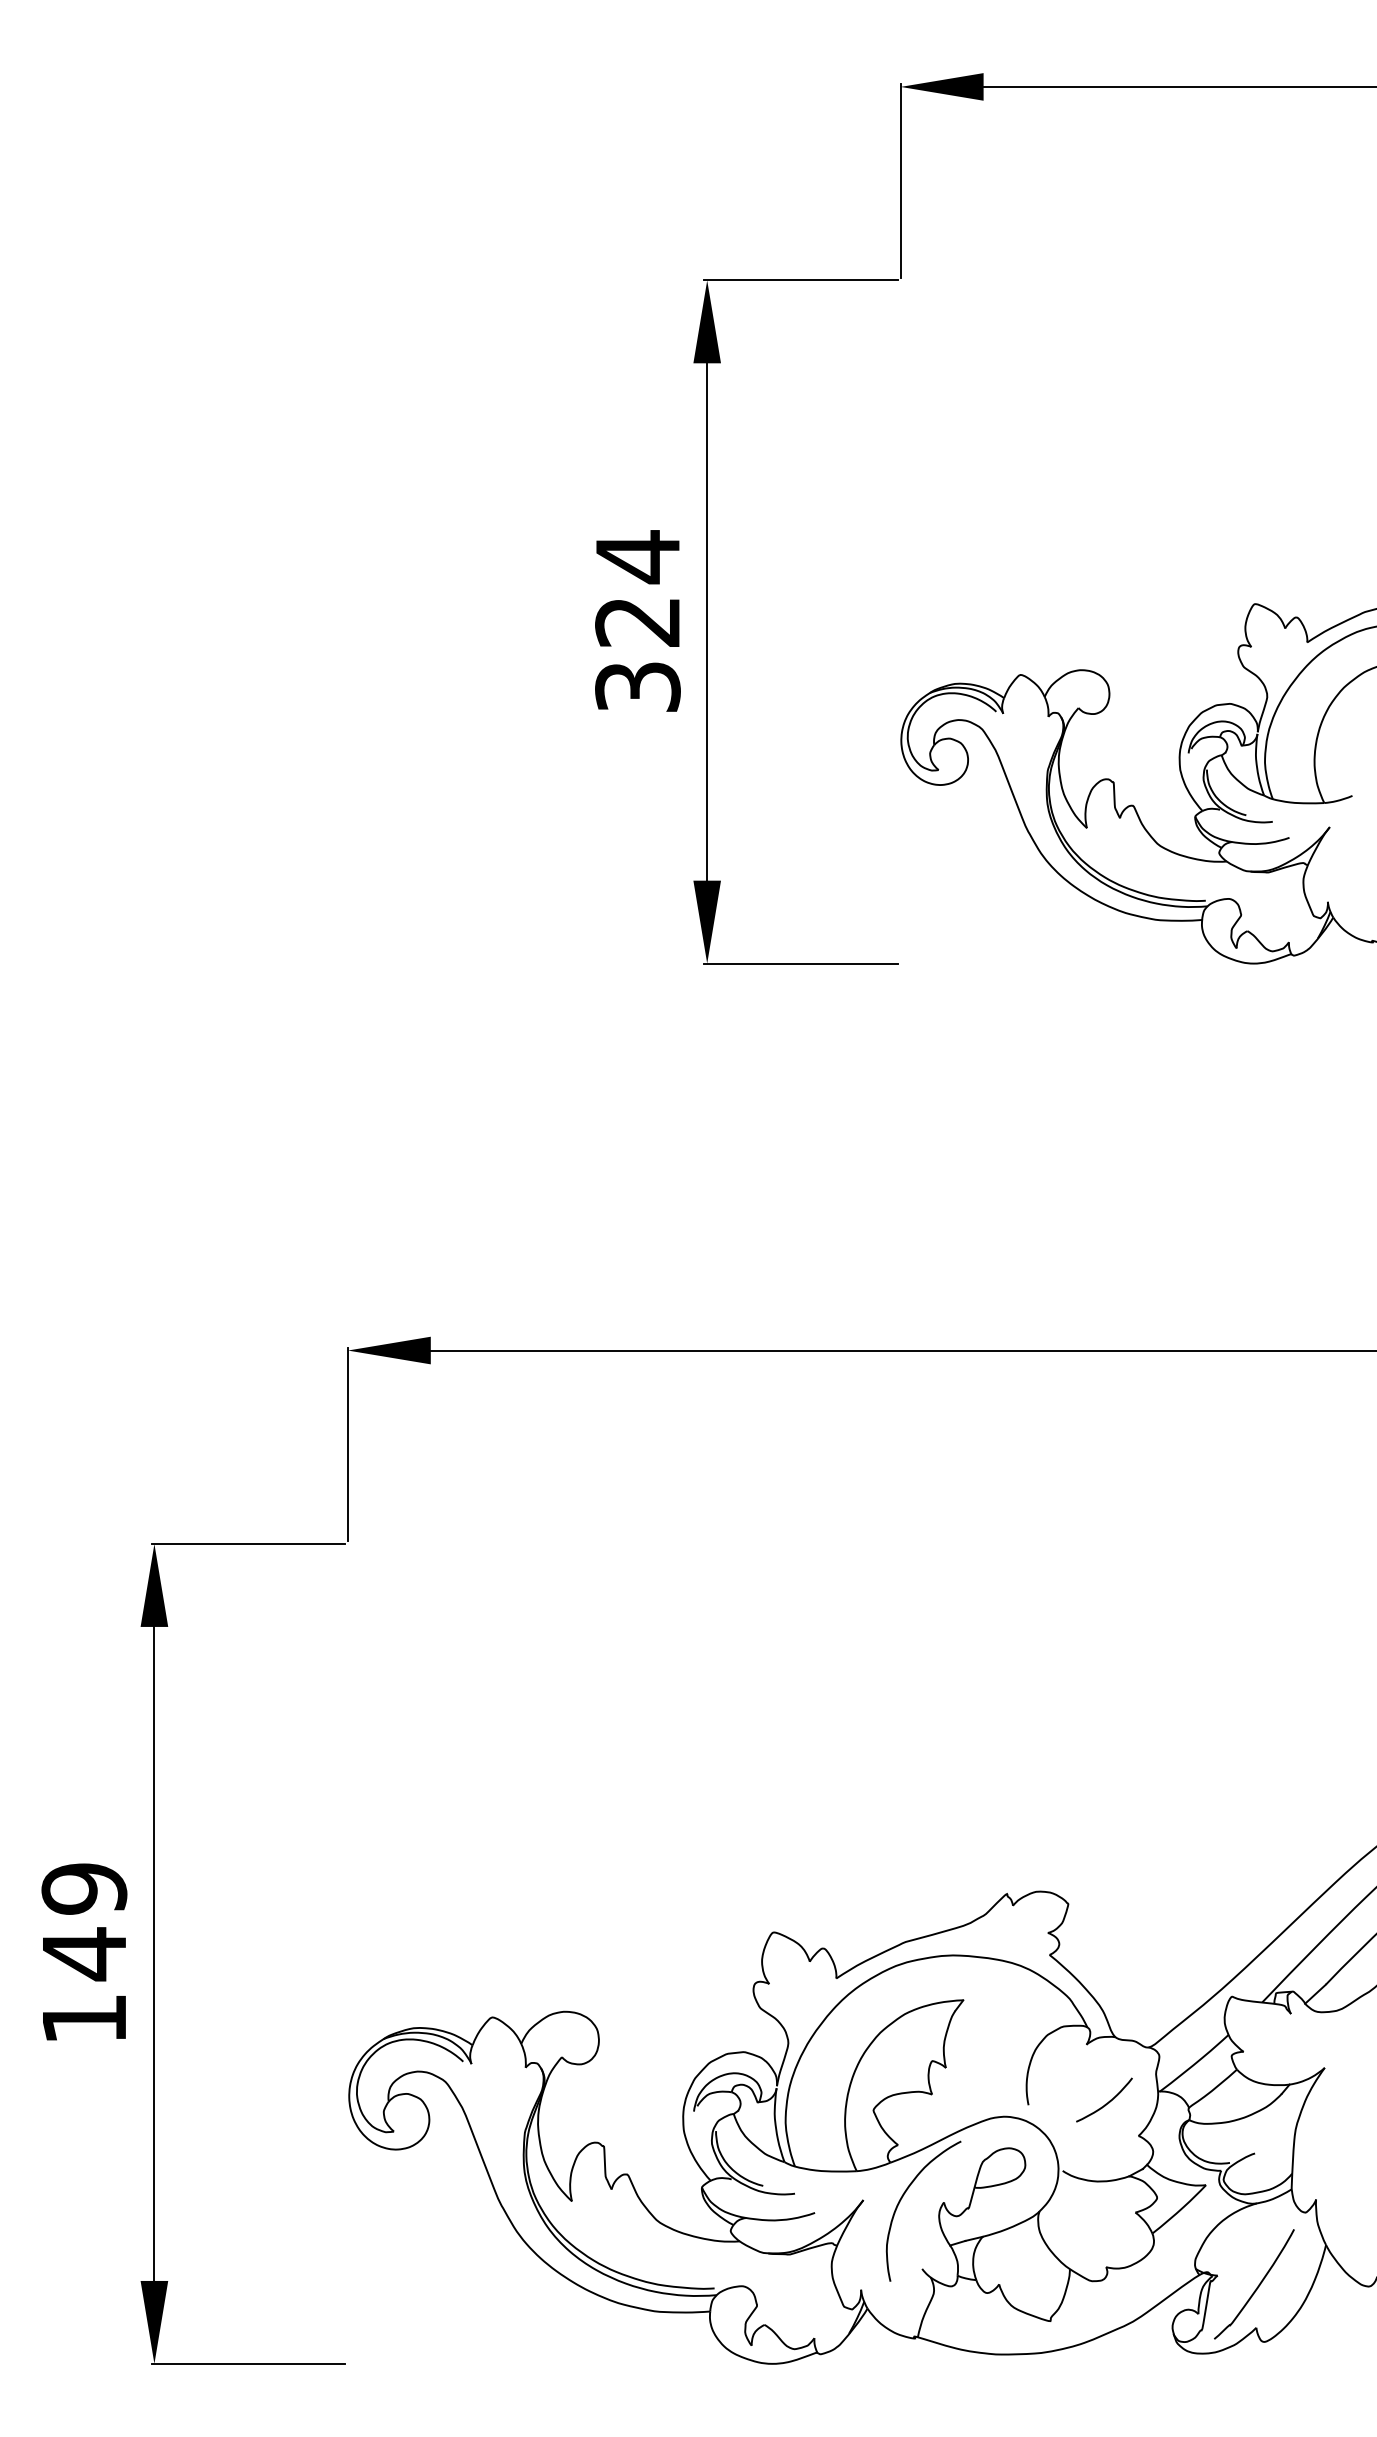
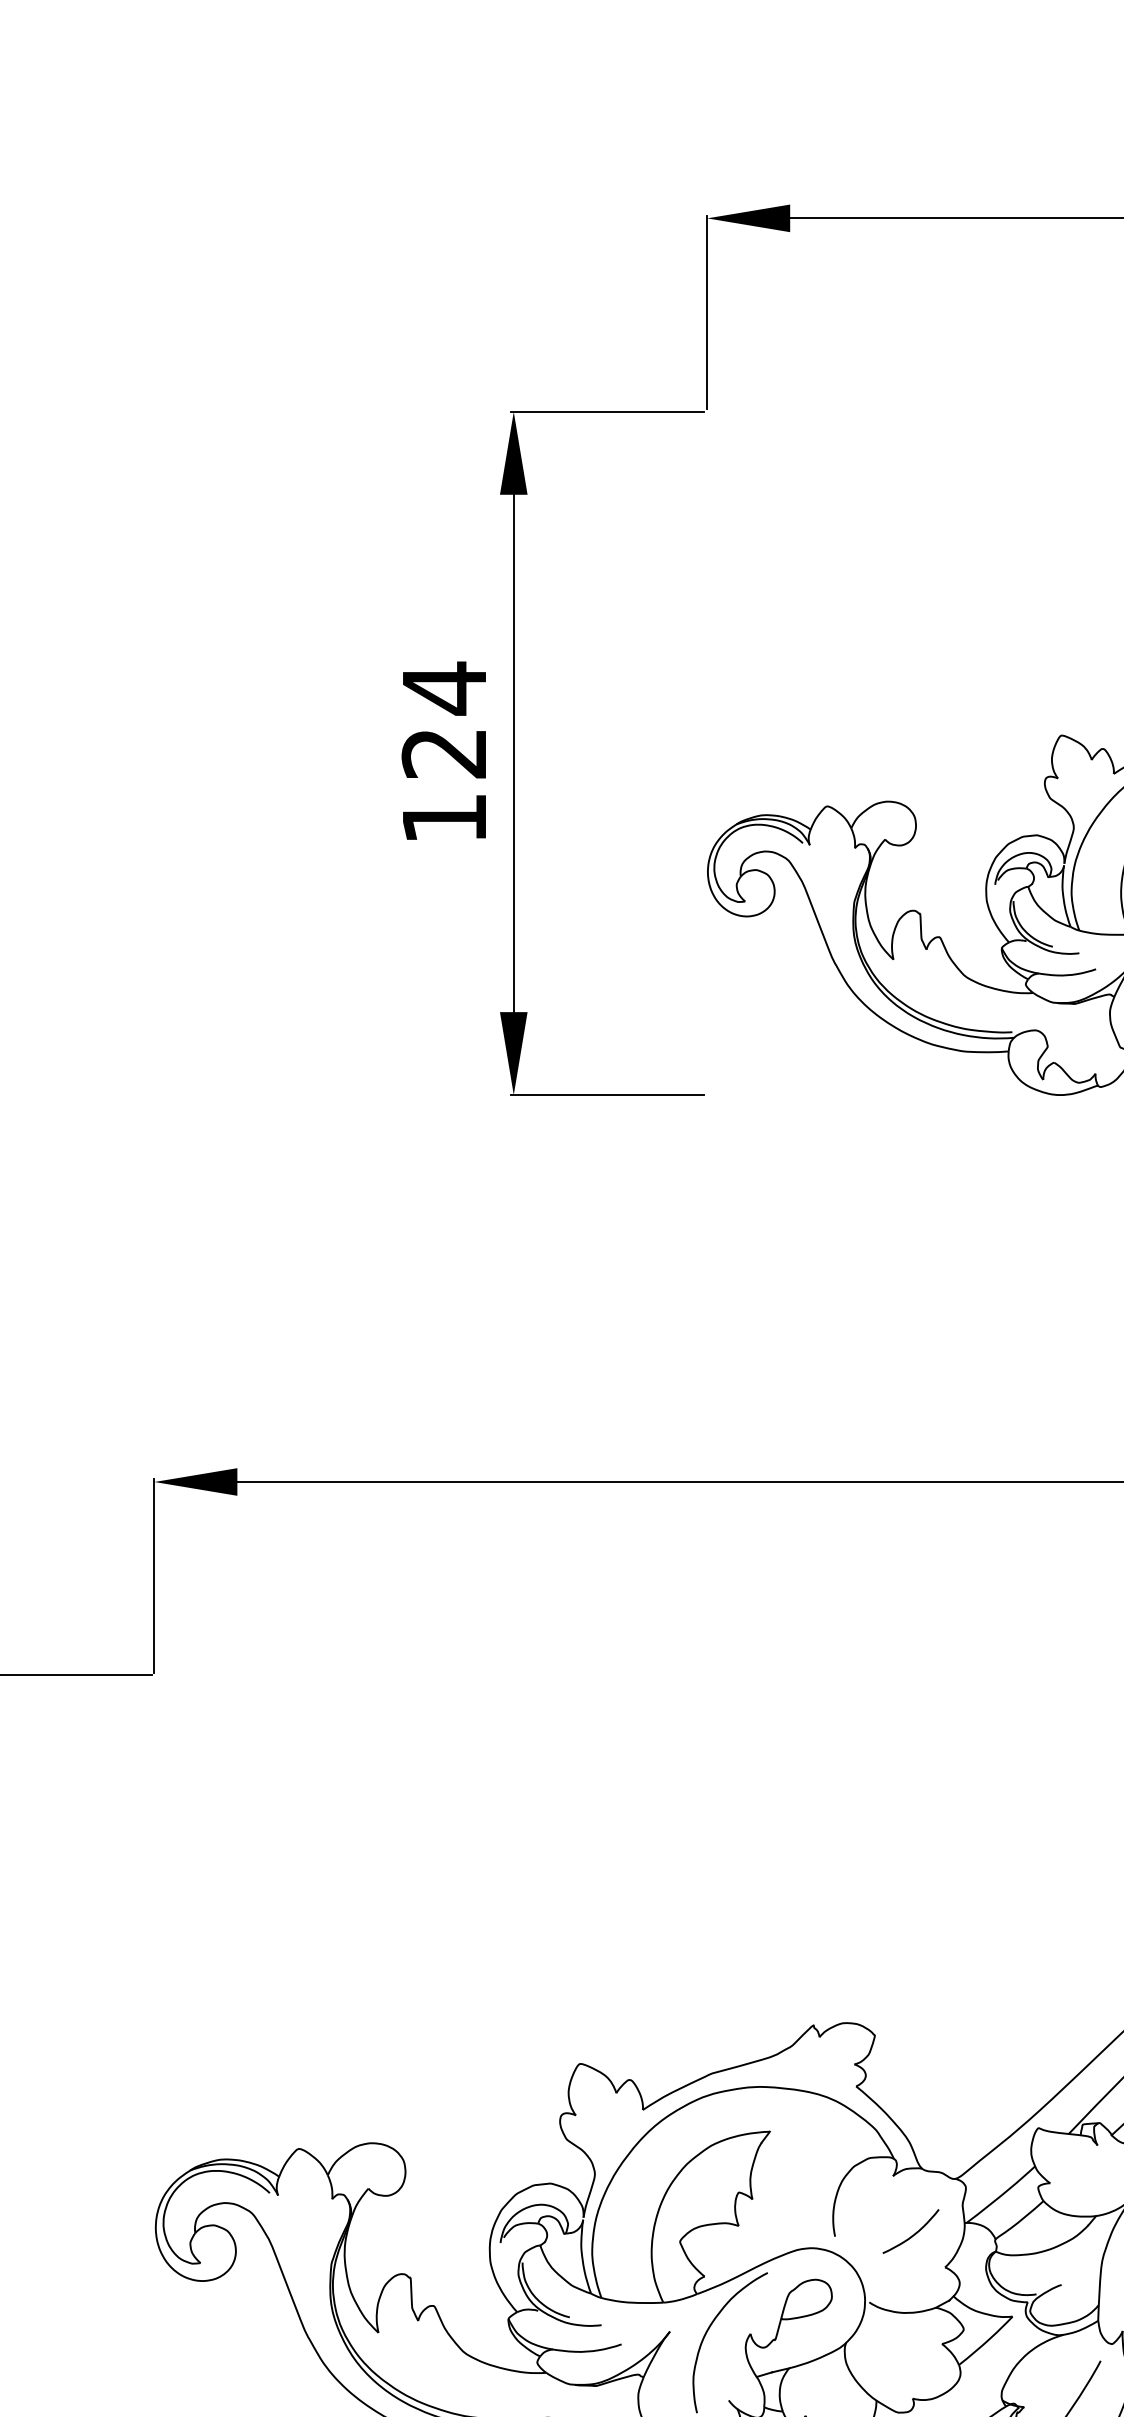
text: (637, 686) -> (444, 817), 324 -> 124

